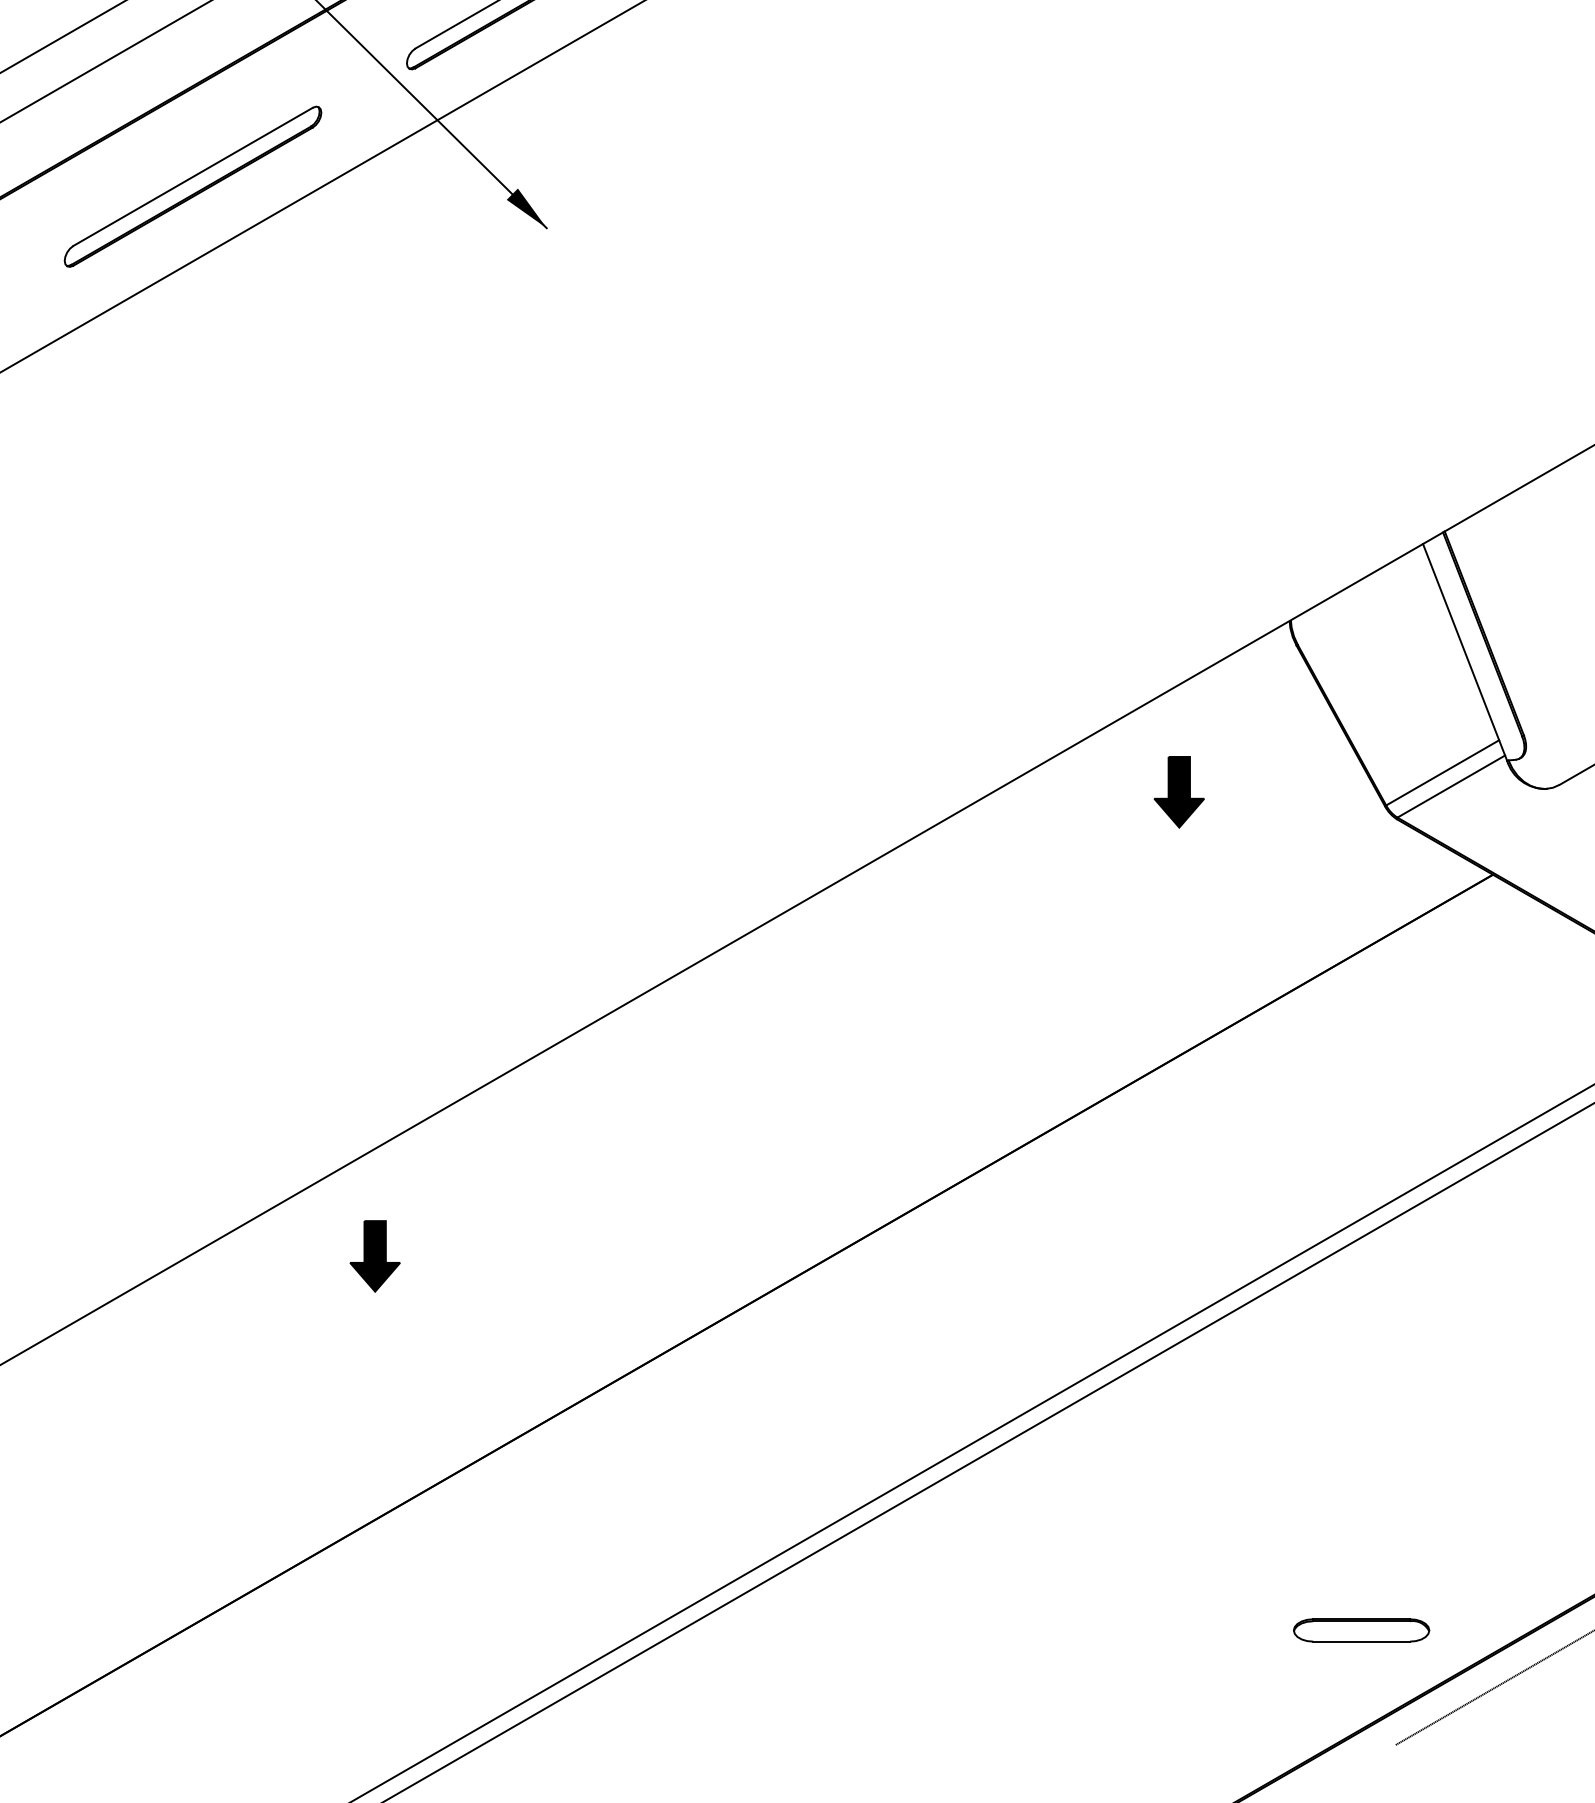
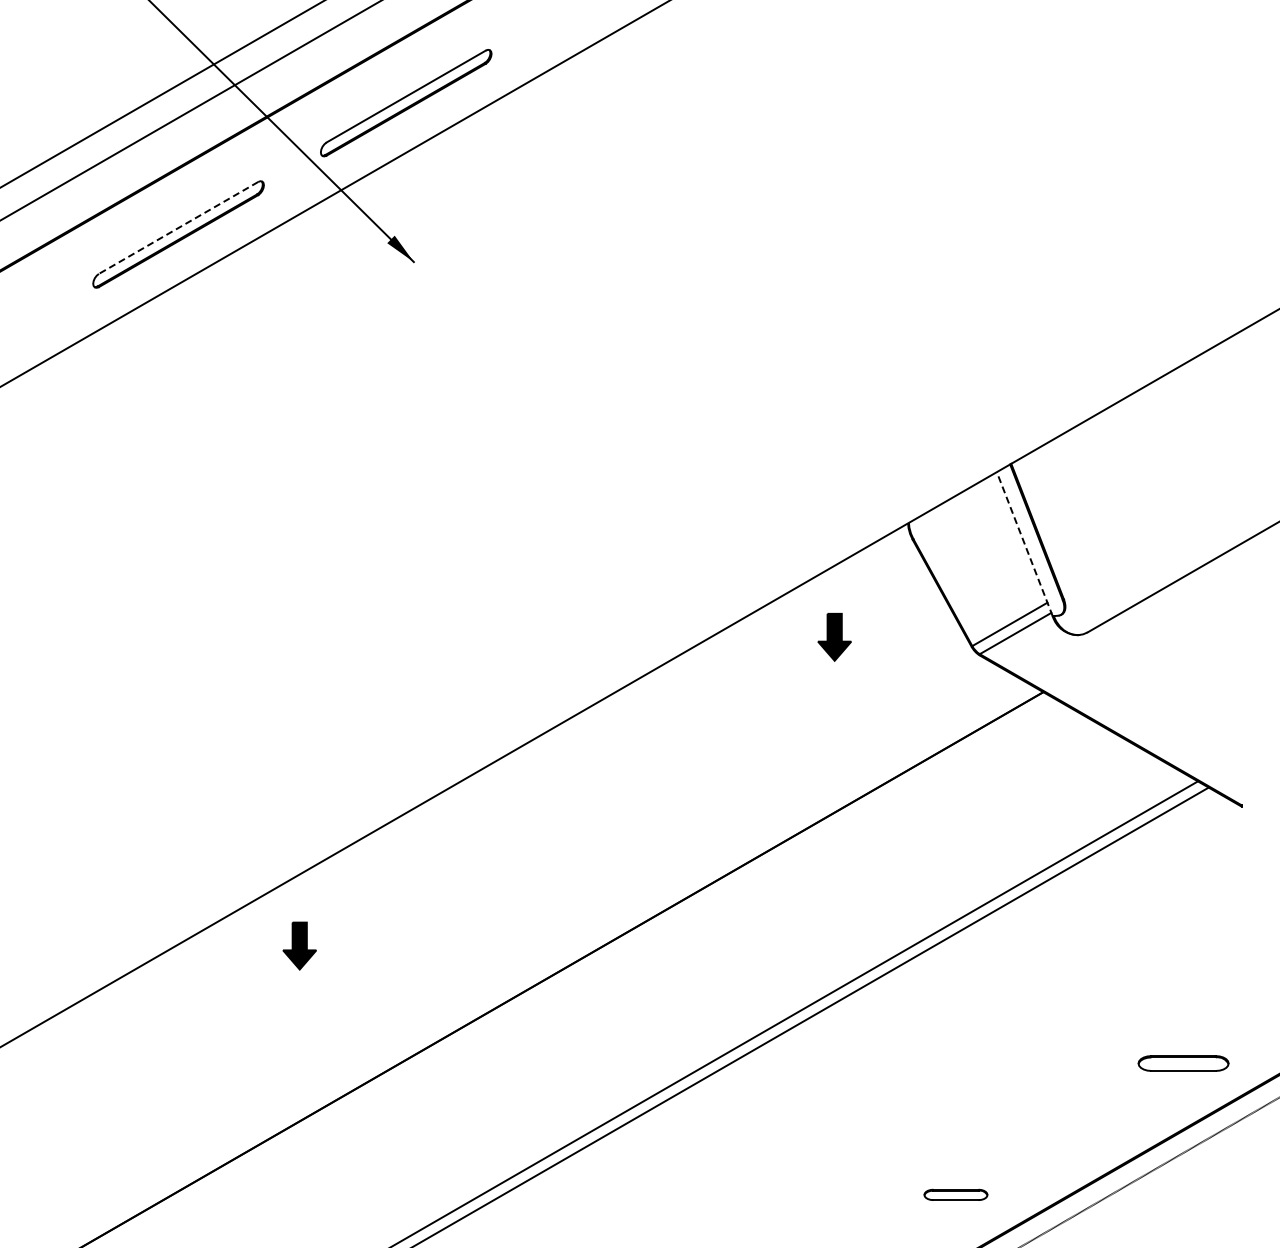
line: (192, 176) -> (178, 227), solid -> dashed
line: (1464, 651) -> (1024, 543), solid -> dashed
part: (1360, 1629) -> (955, 1194), size x0.7

